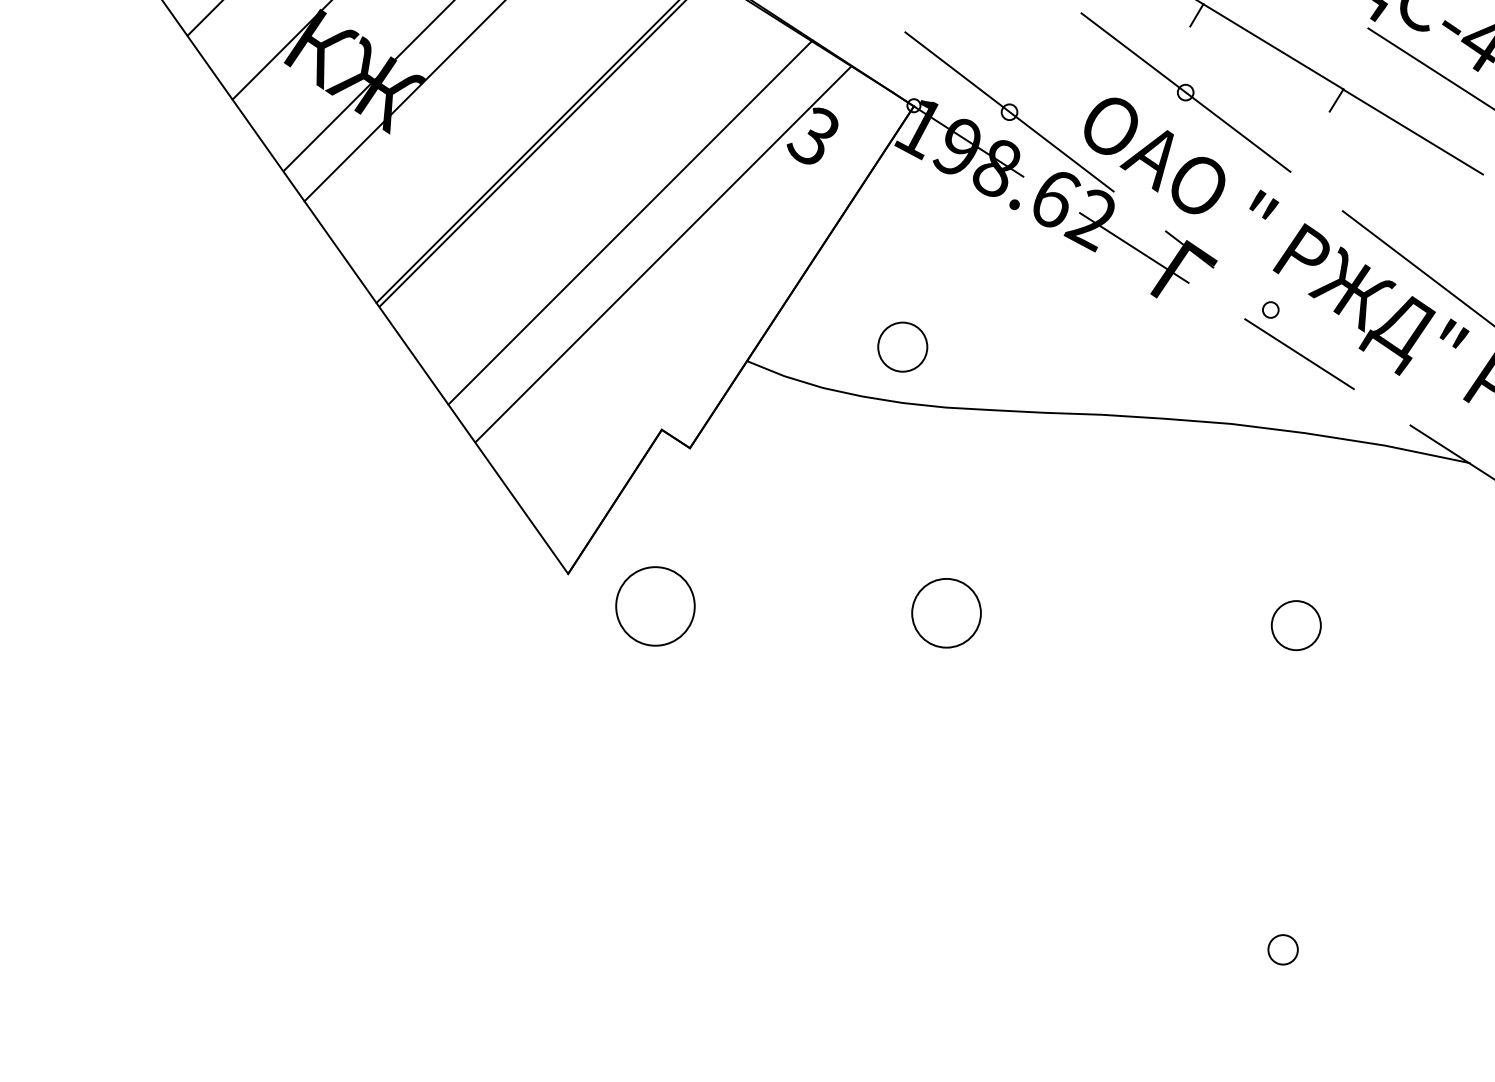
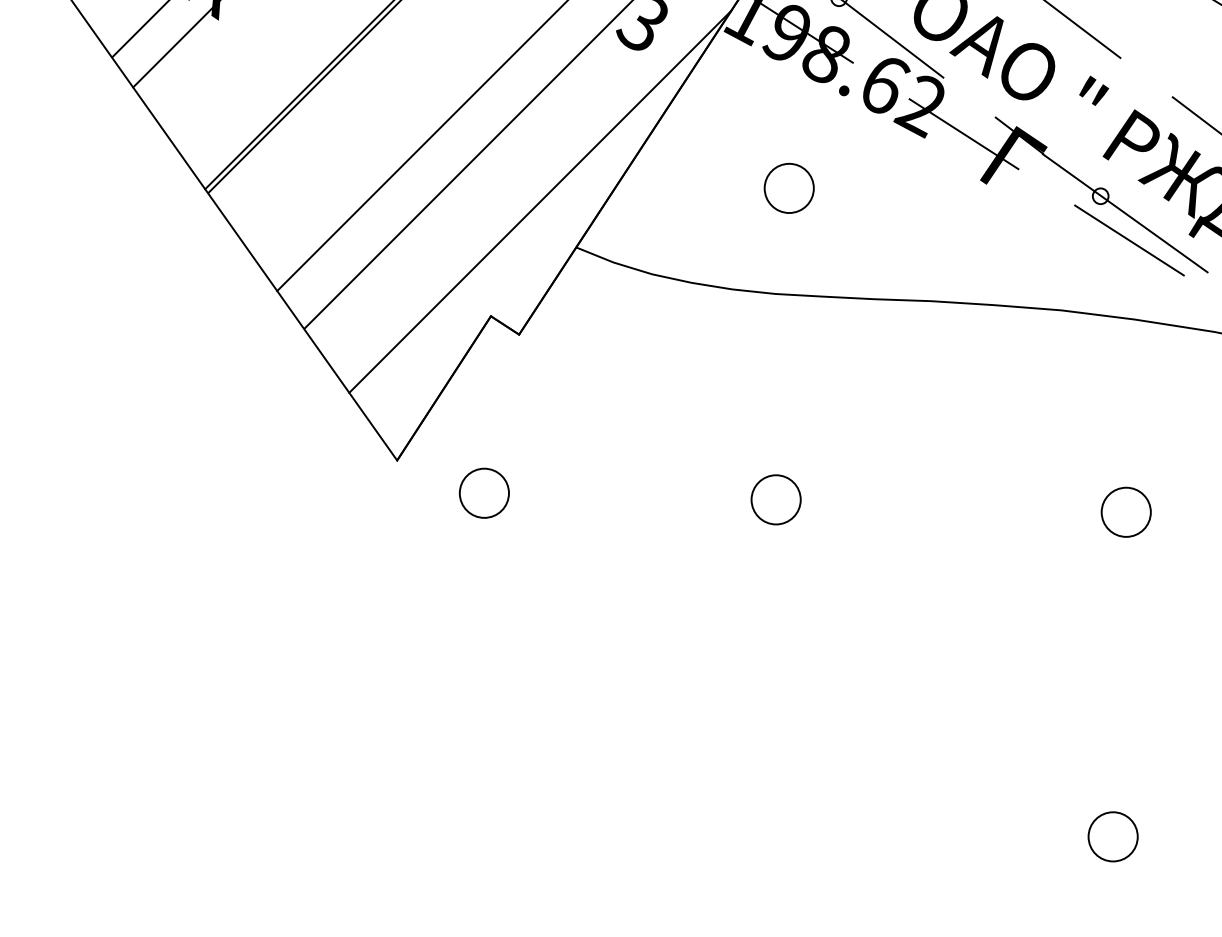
line: (710, 315) -> (539, 201), added
line: (1295, 326) -> (1125, 212), added
part: (902, 346) -> (788, 187), moved
part: (654, 606) -> (483, 493), size x0.62
part: (946, 612) -> (775, 499), size x0.71
part: (1282, 949) -> (1112, 836), size x1.67

